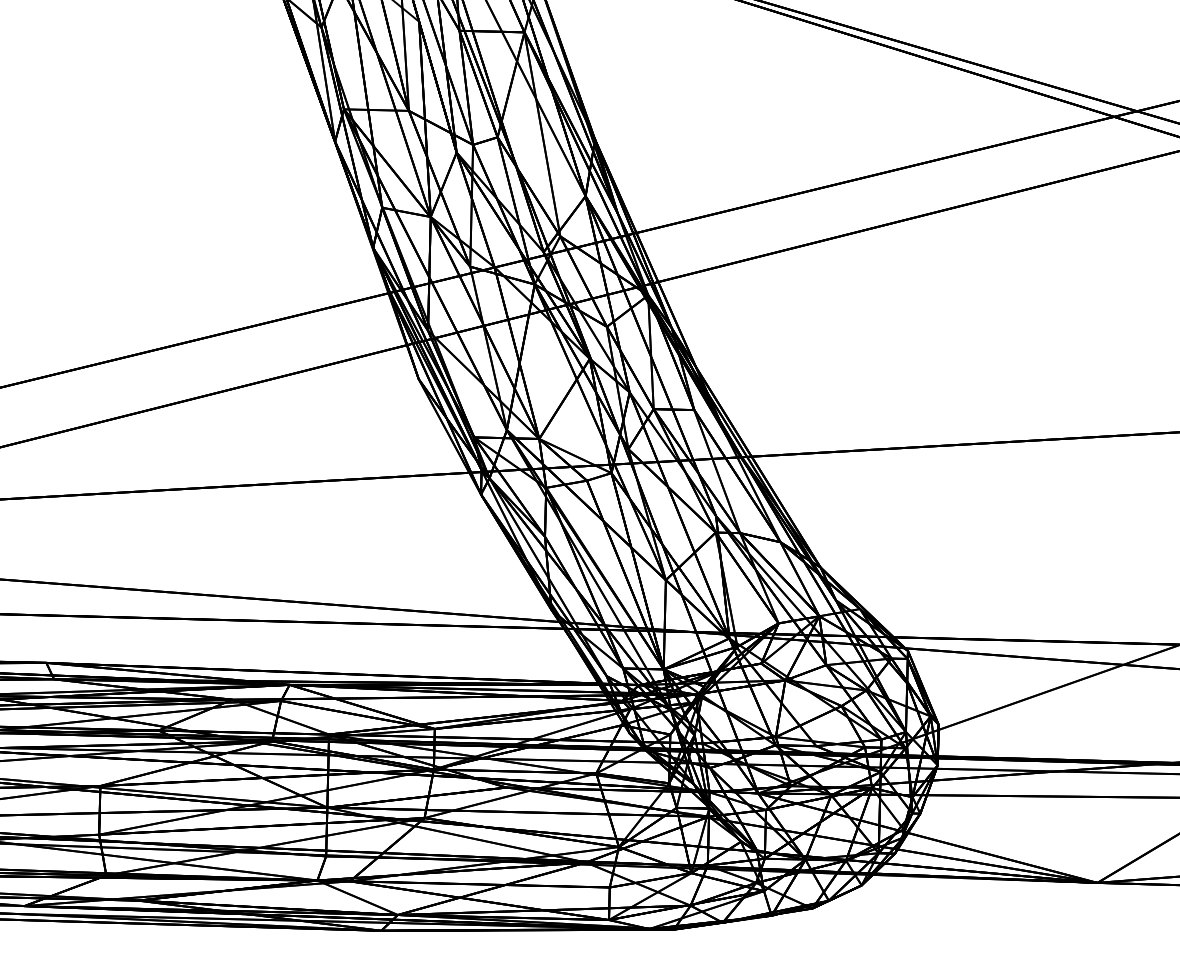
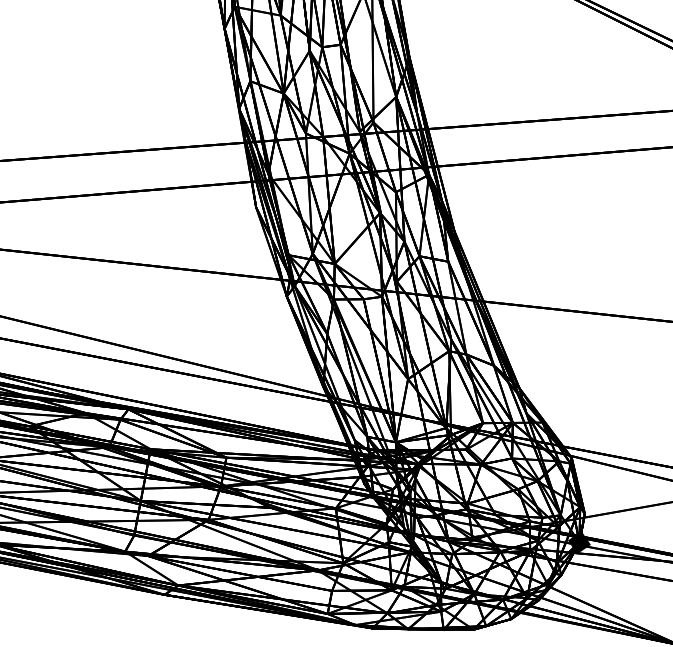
fill: (937, 765) -> (579, 542), added

